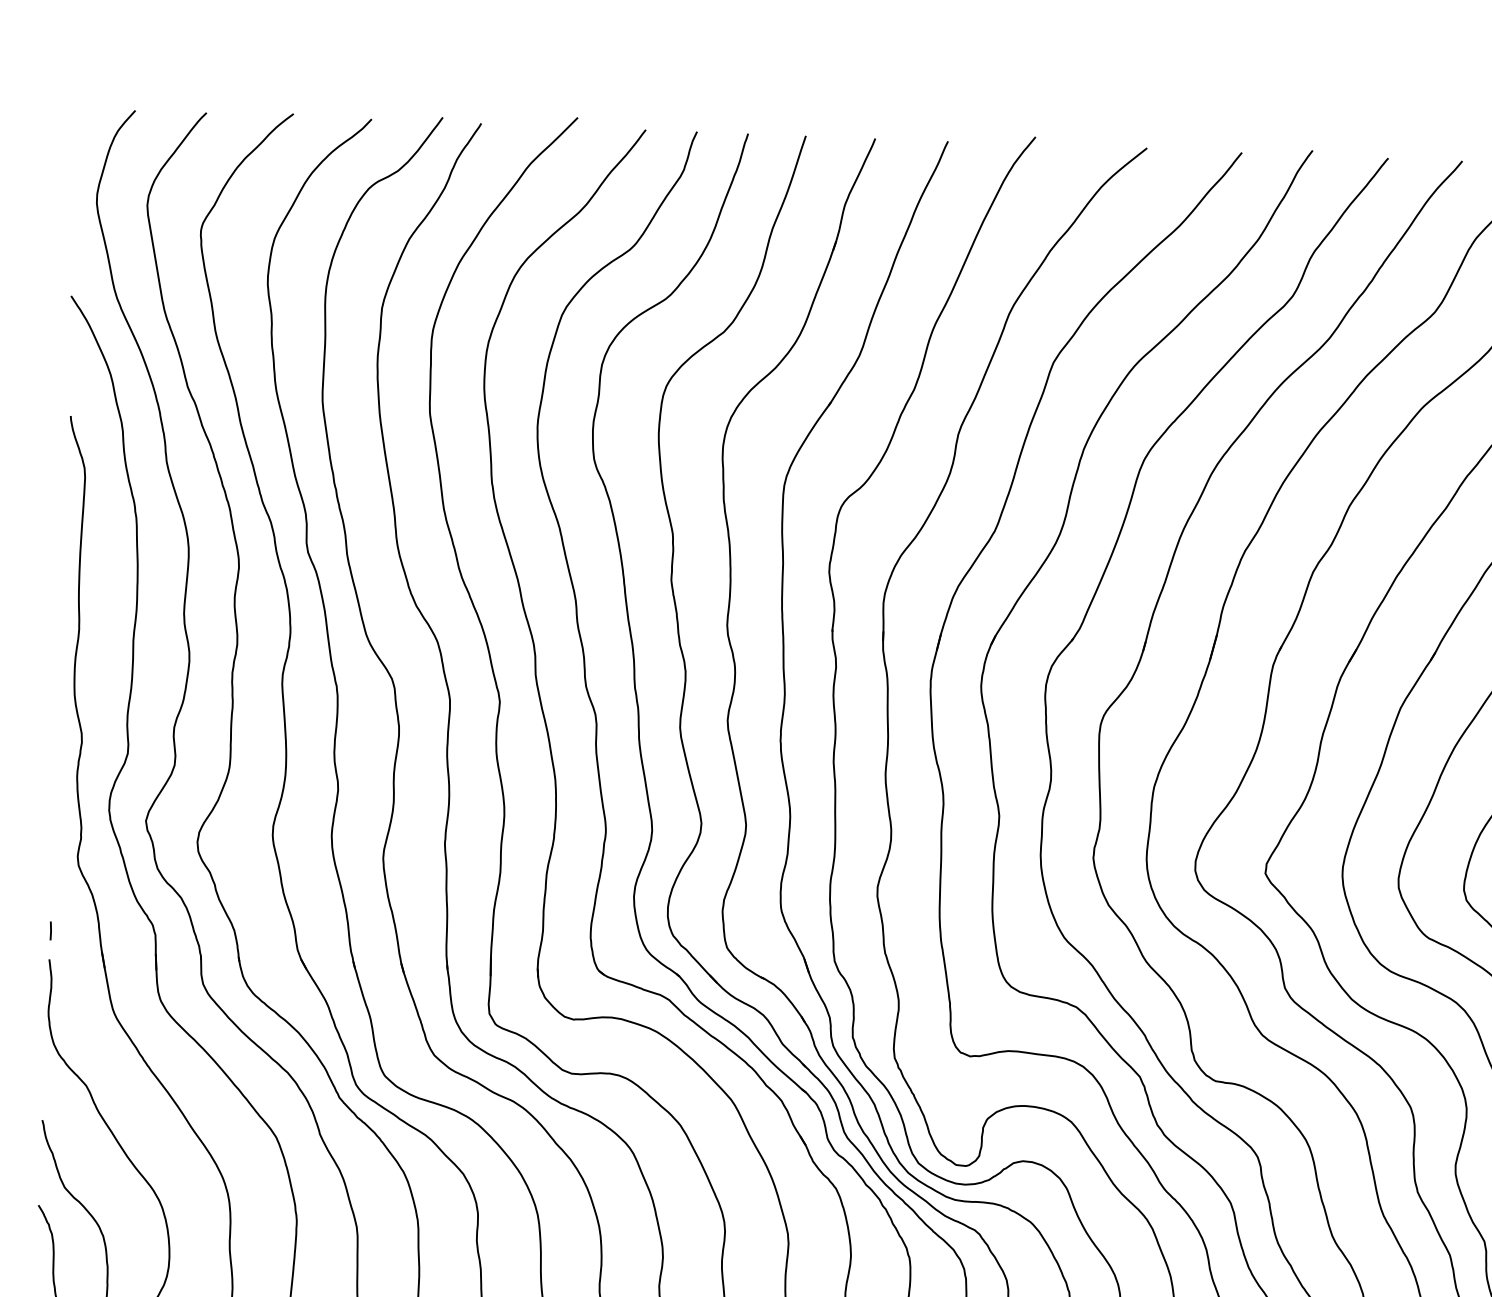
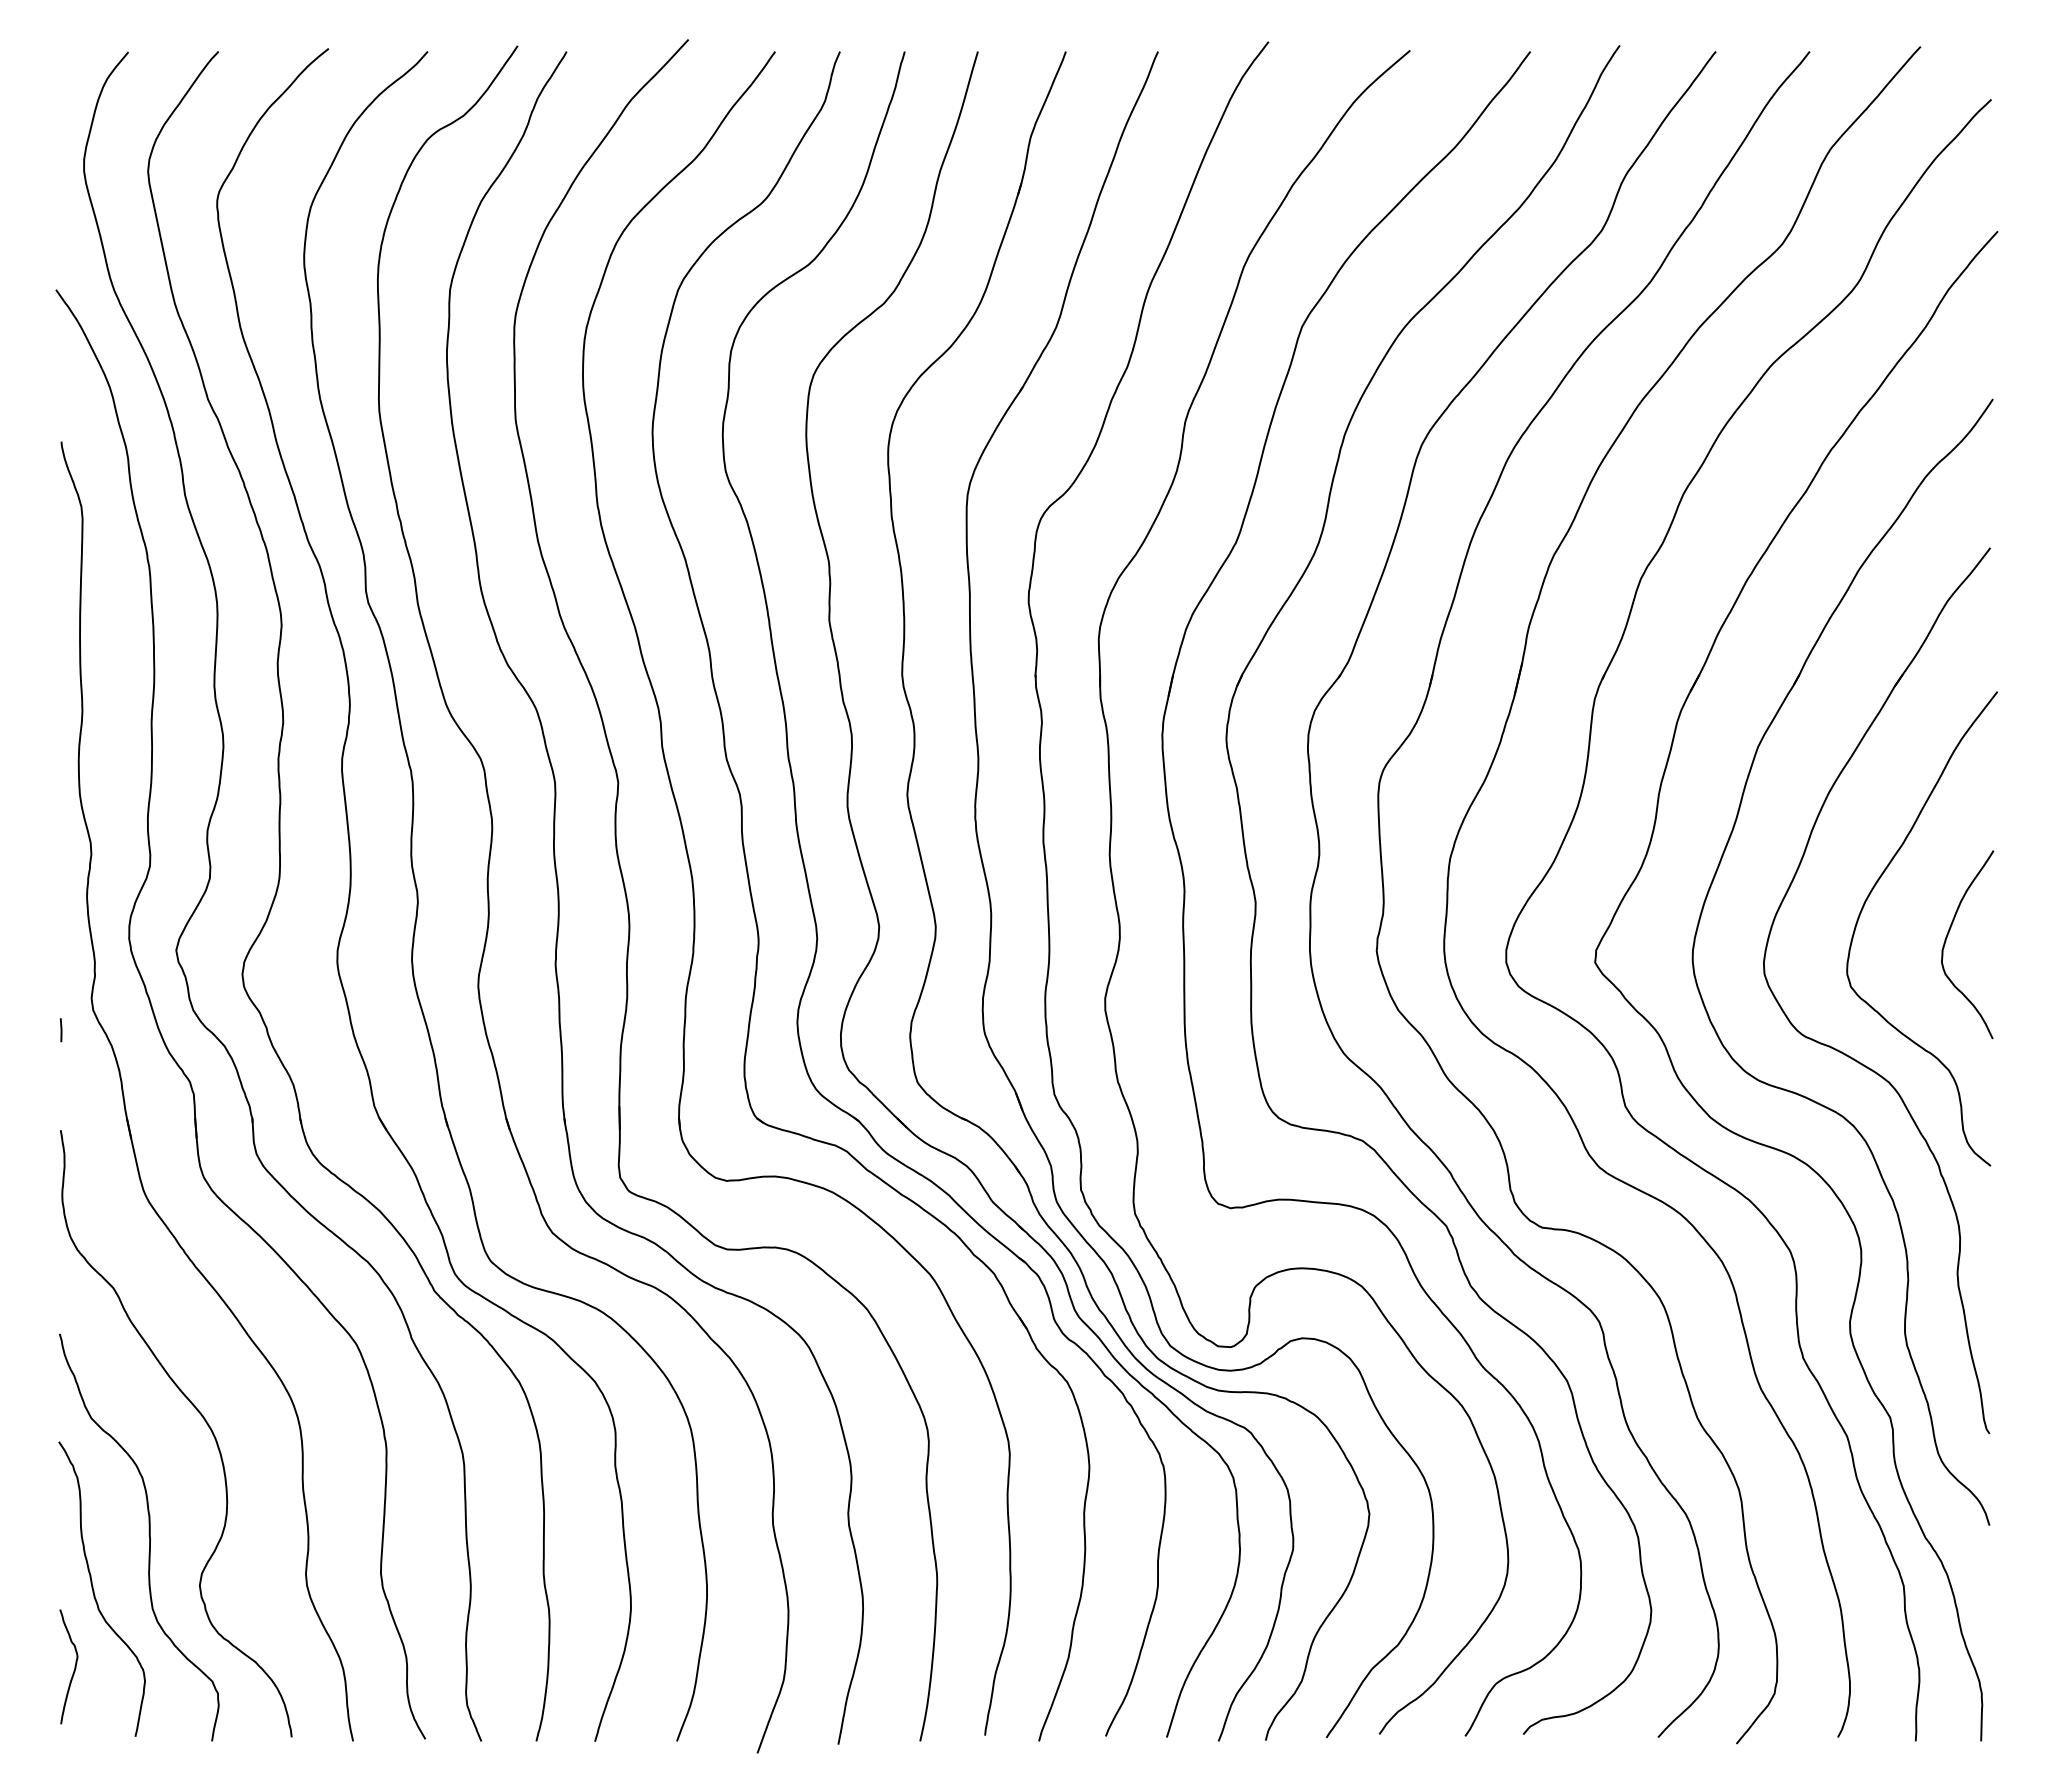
line: (50, 931) -> (60, 1030), moved

